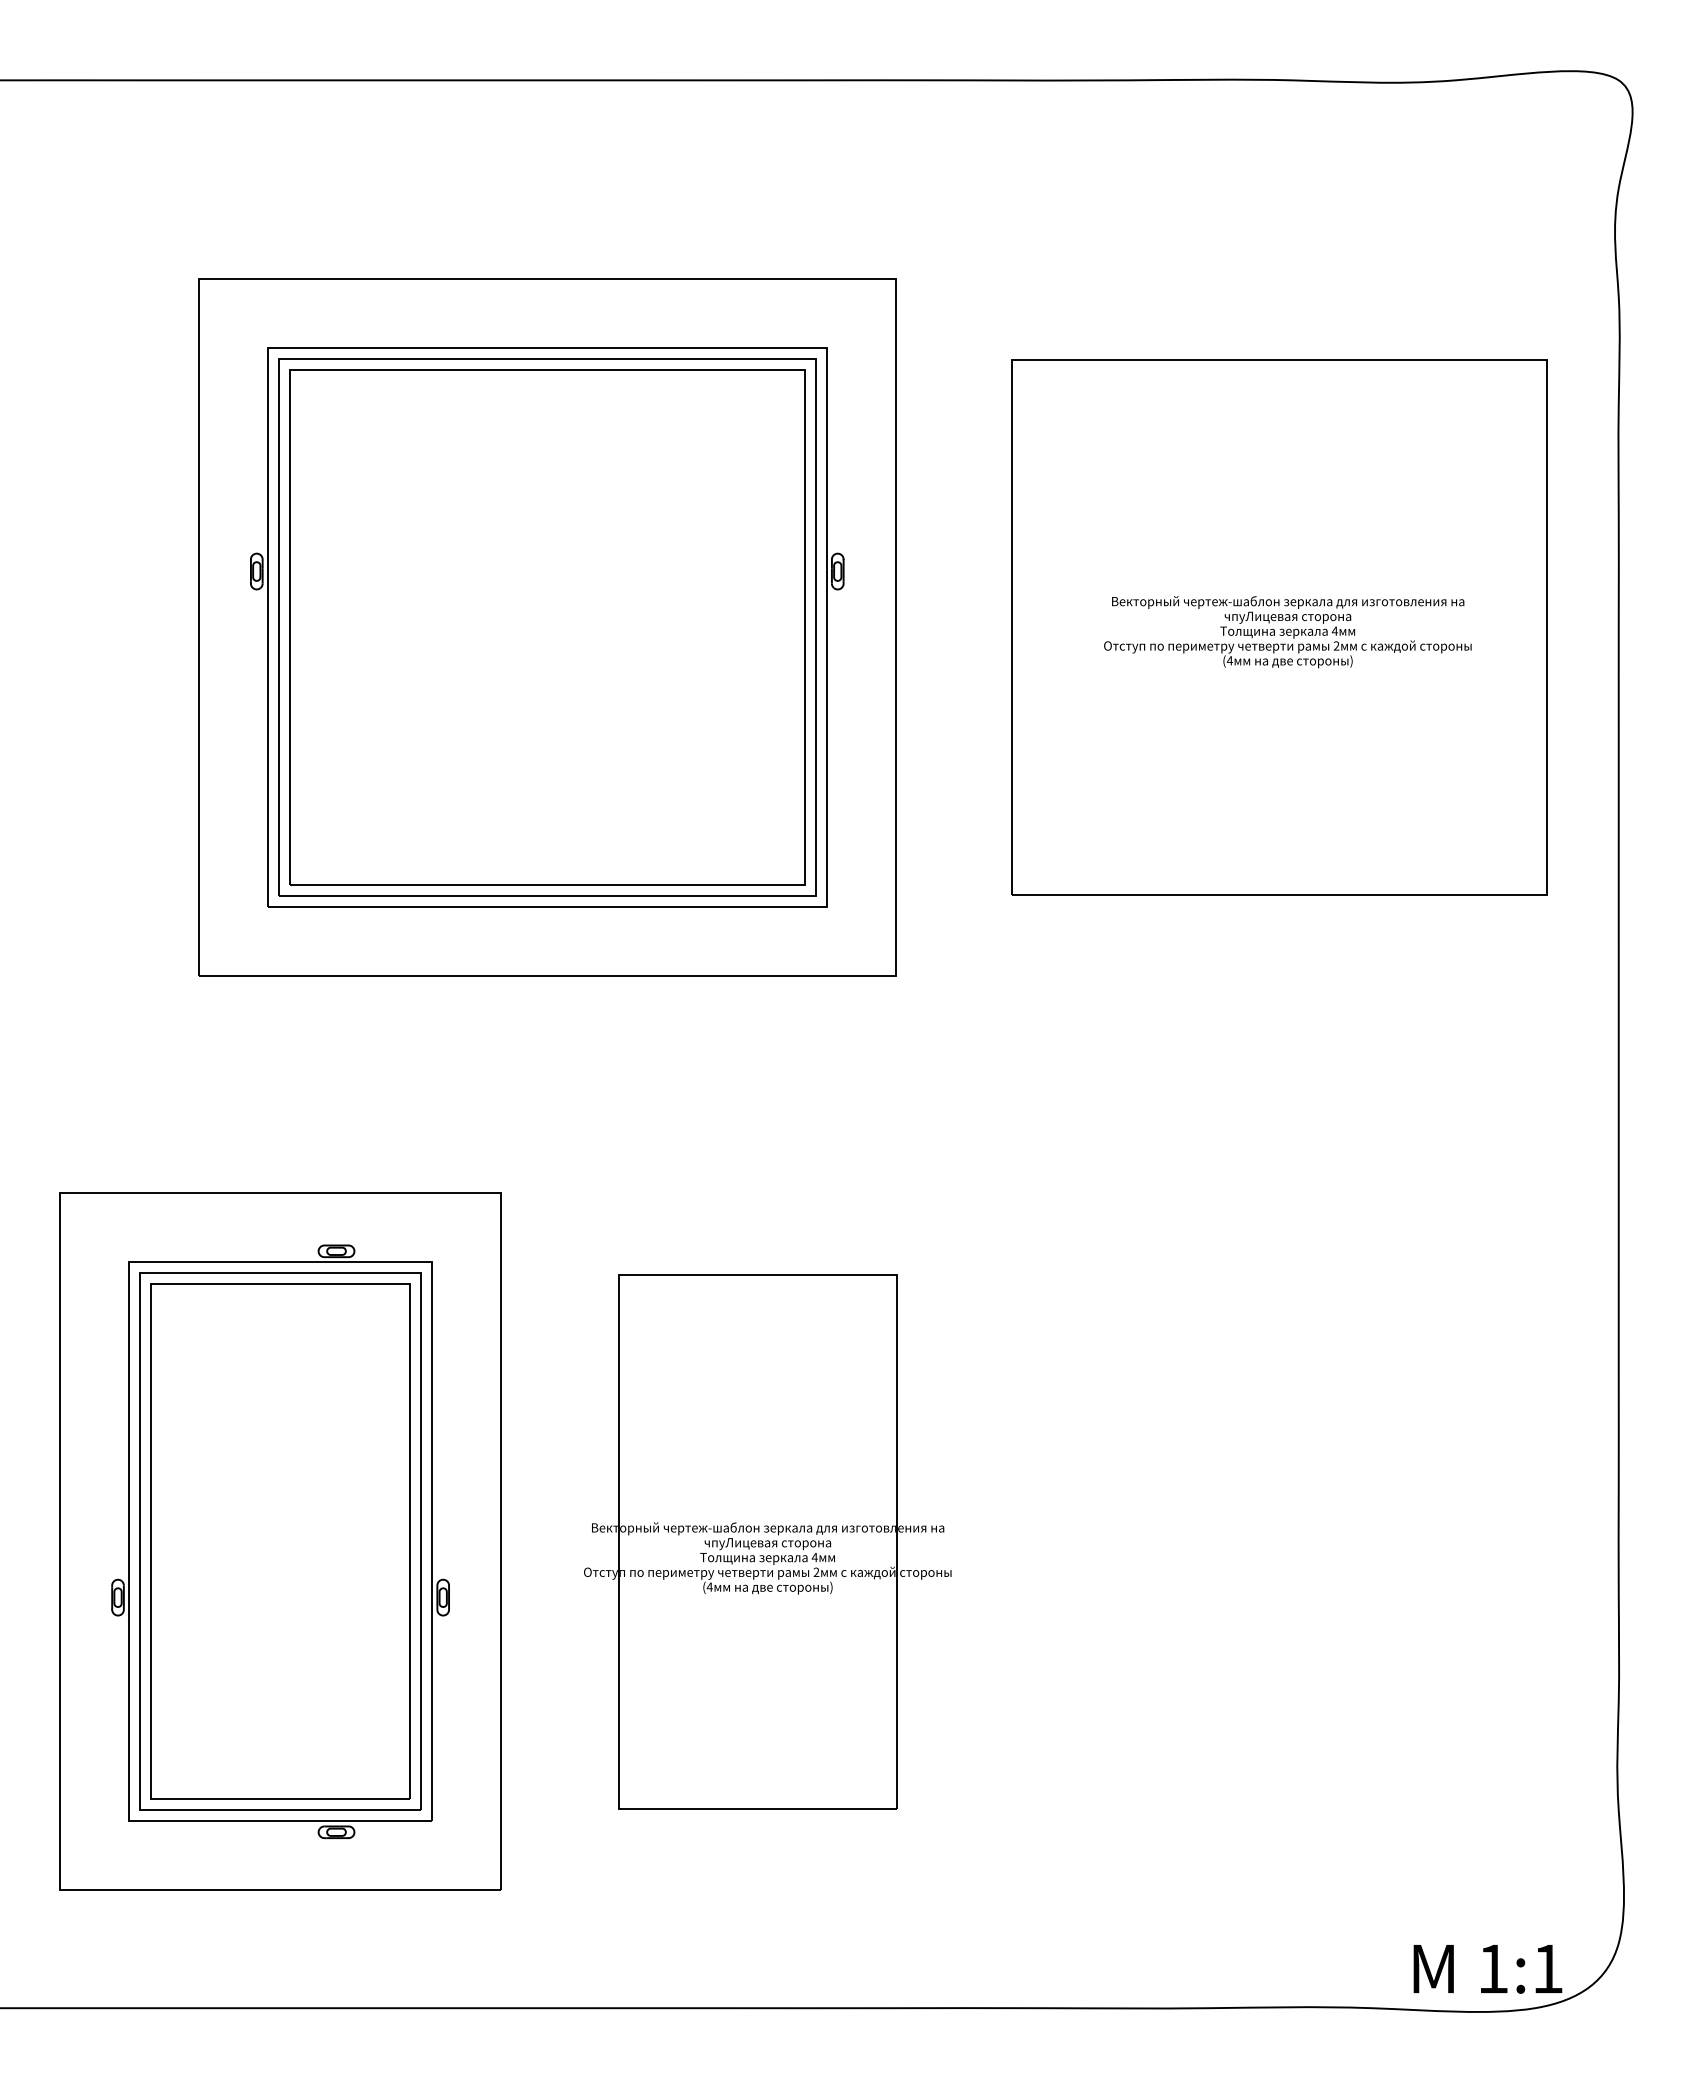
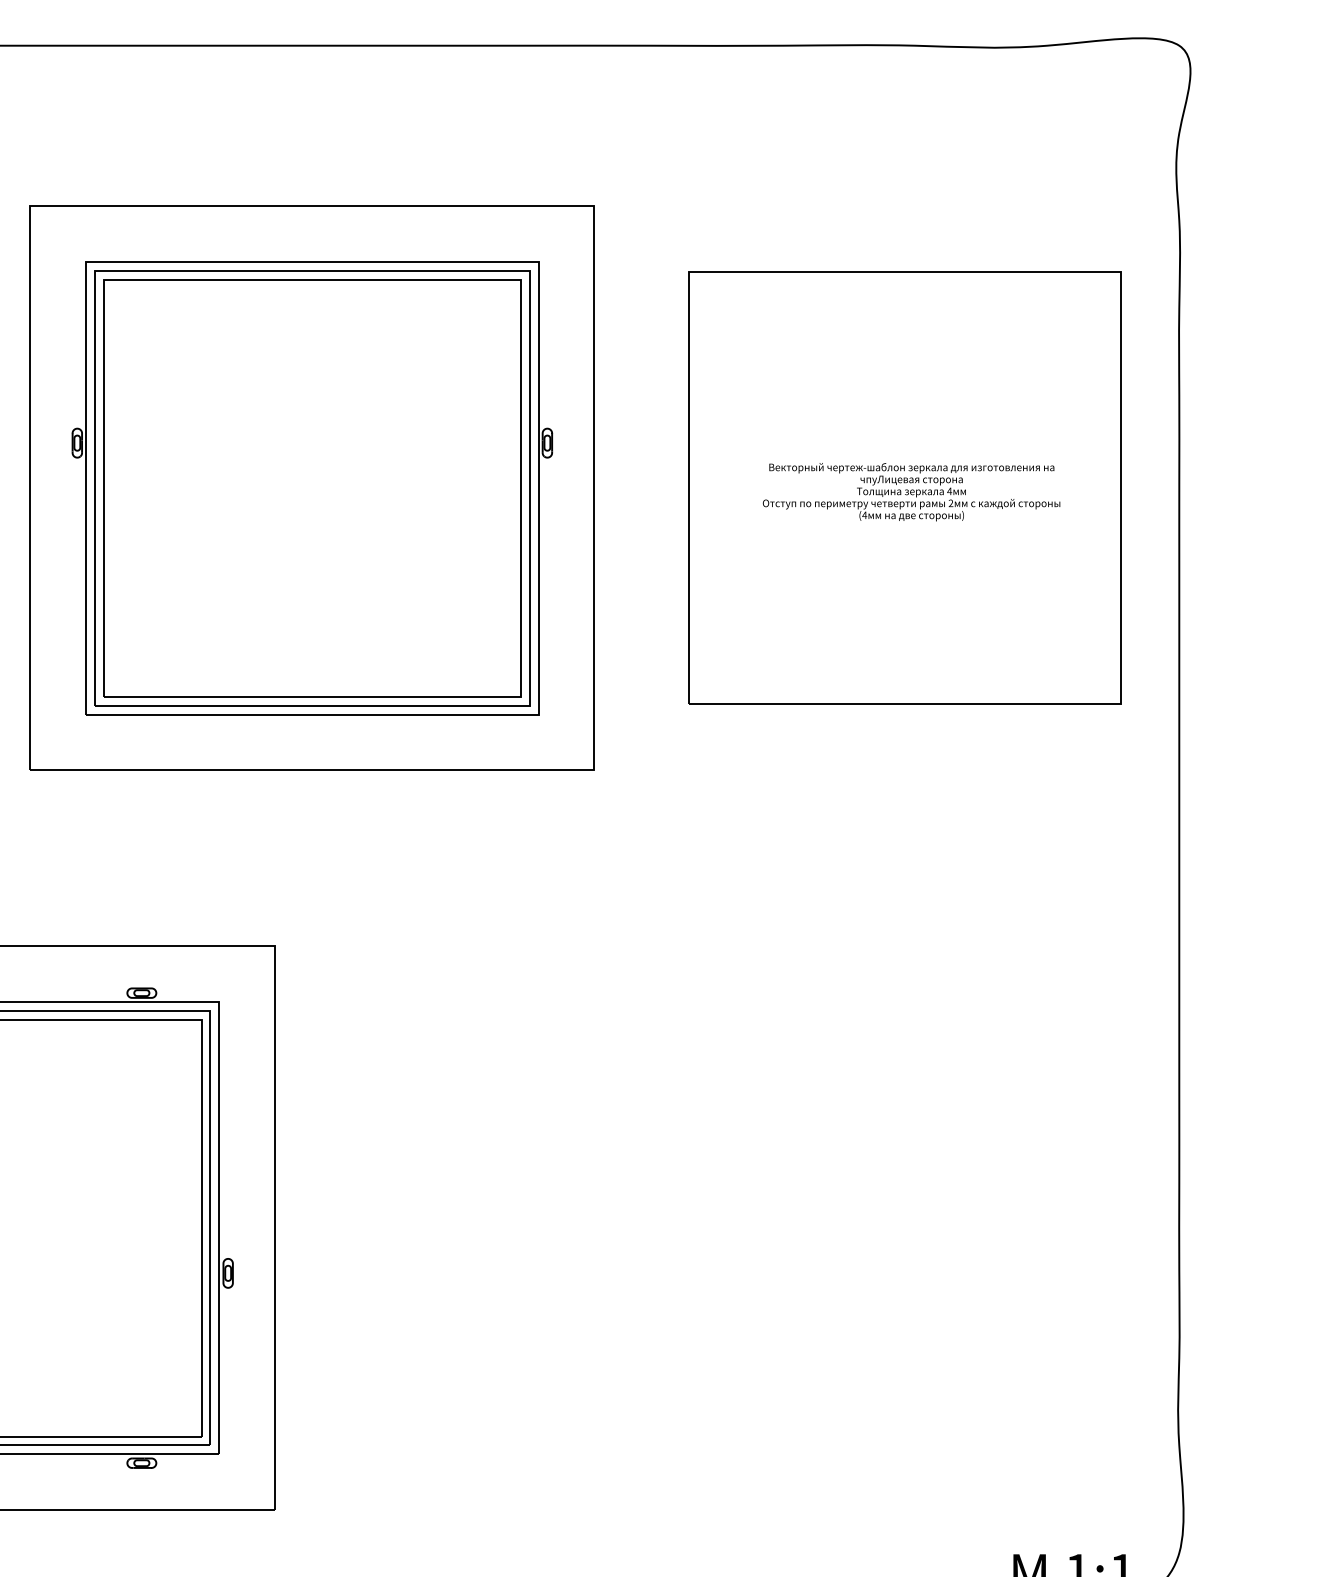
part: (767, 1541) -> (490, 1227), removed

